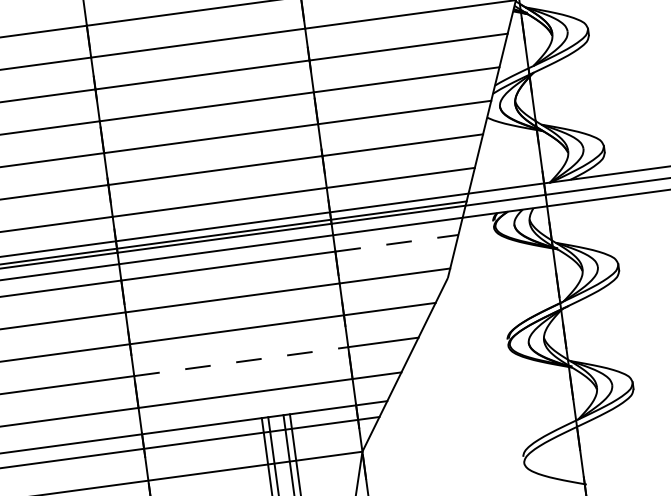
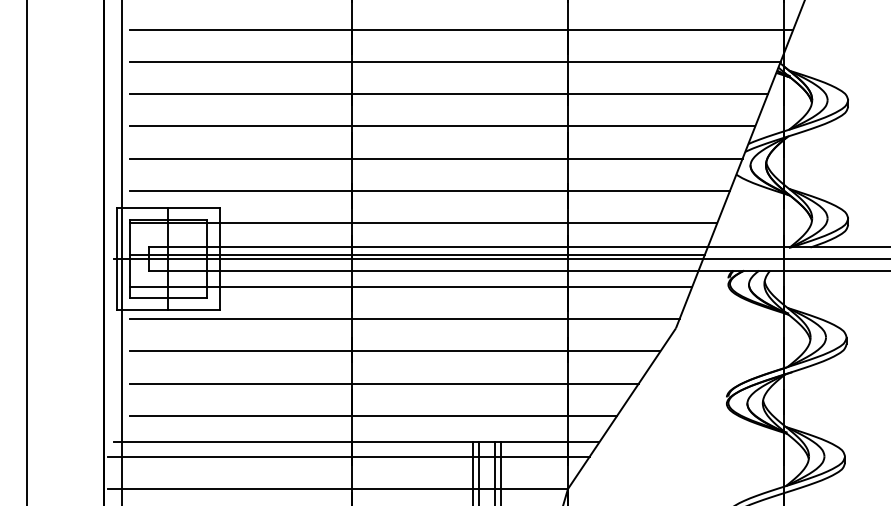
line: (397, 243) -> (630, 287), dashed -> solid
line: (240, 361) -> (459, 383), dashed -> solid

